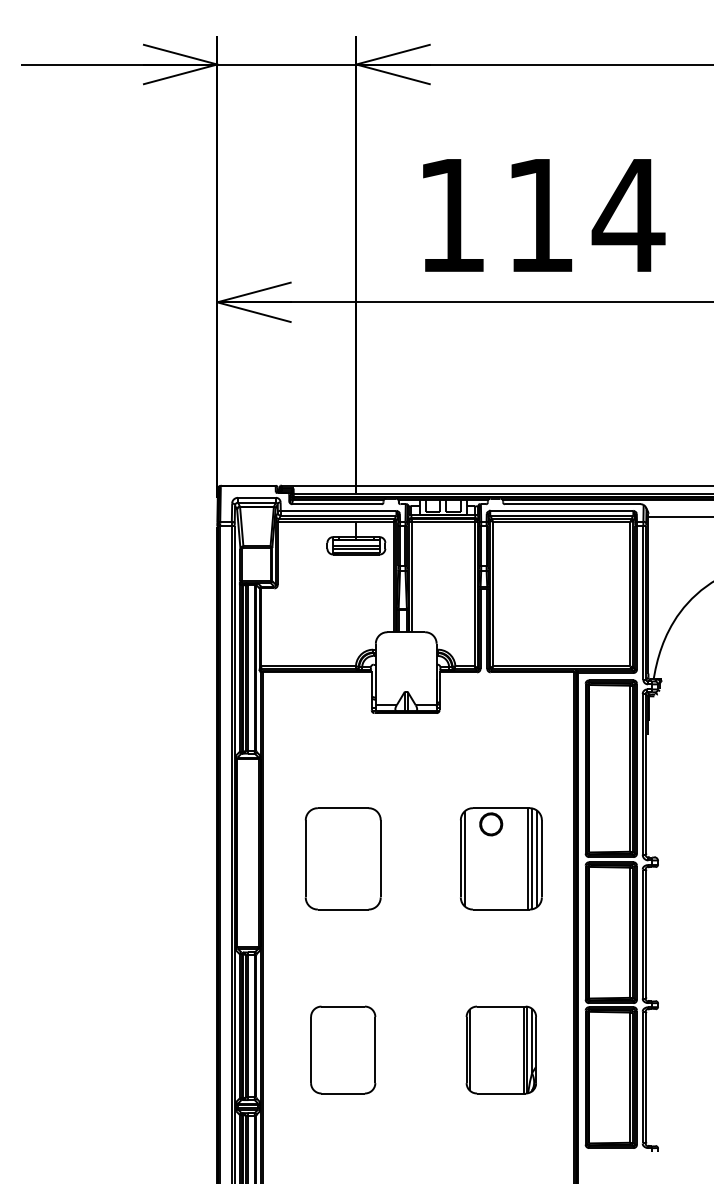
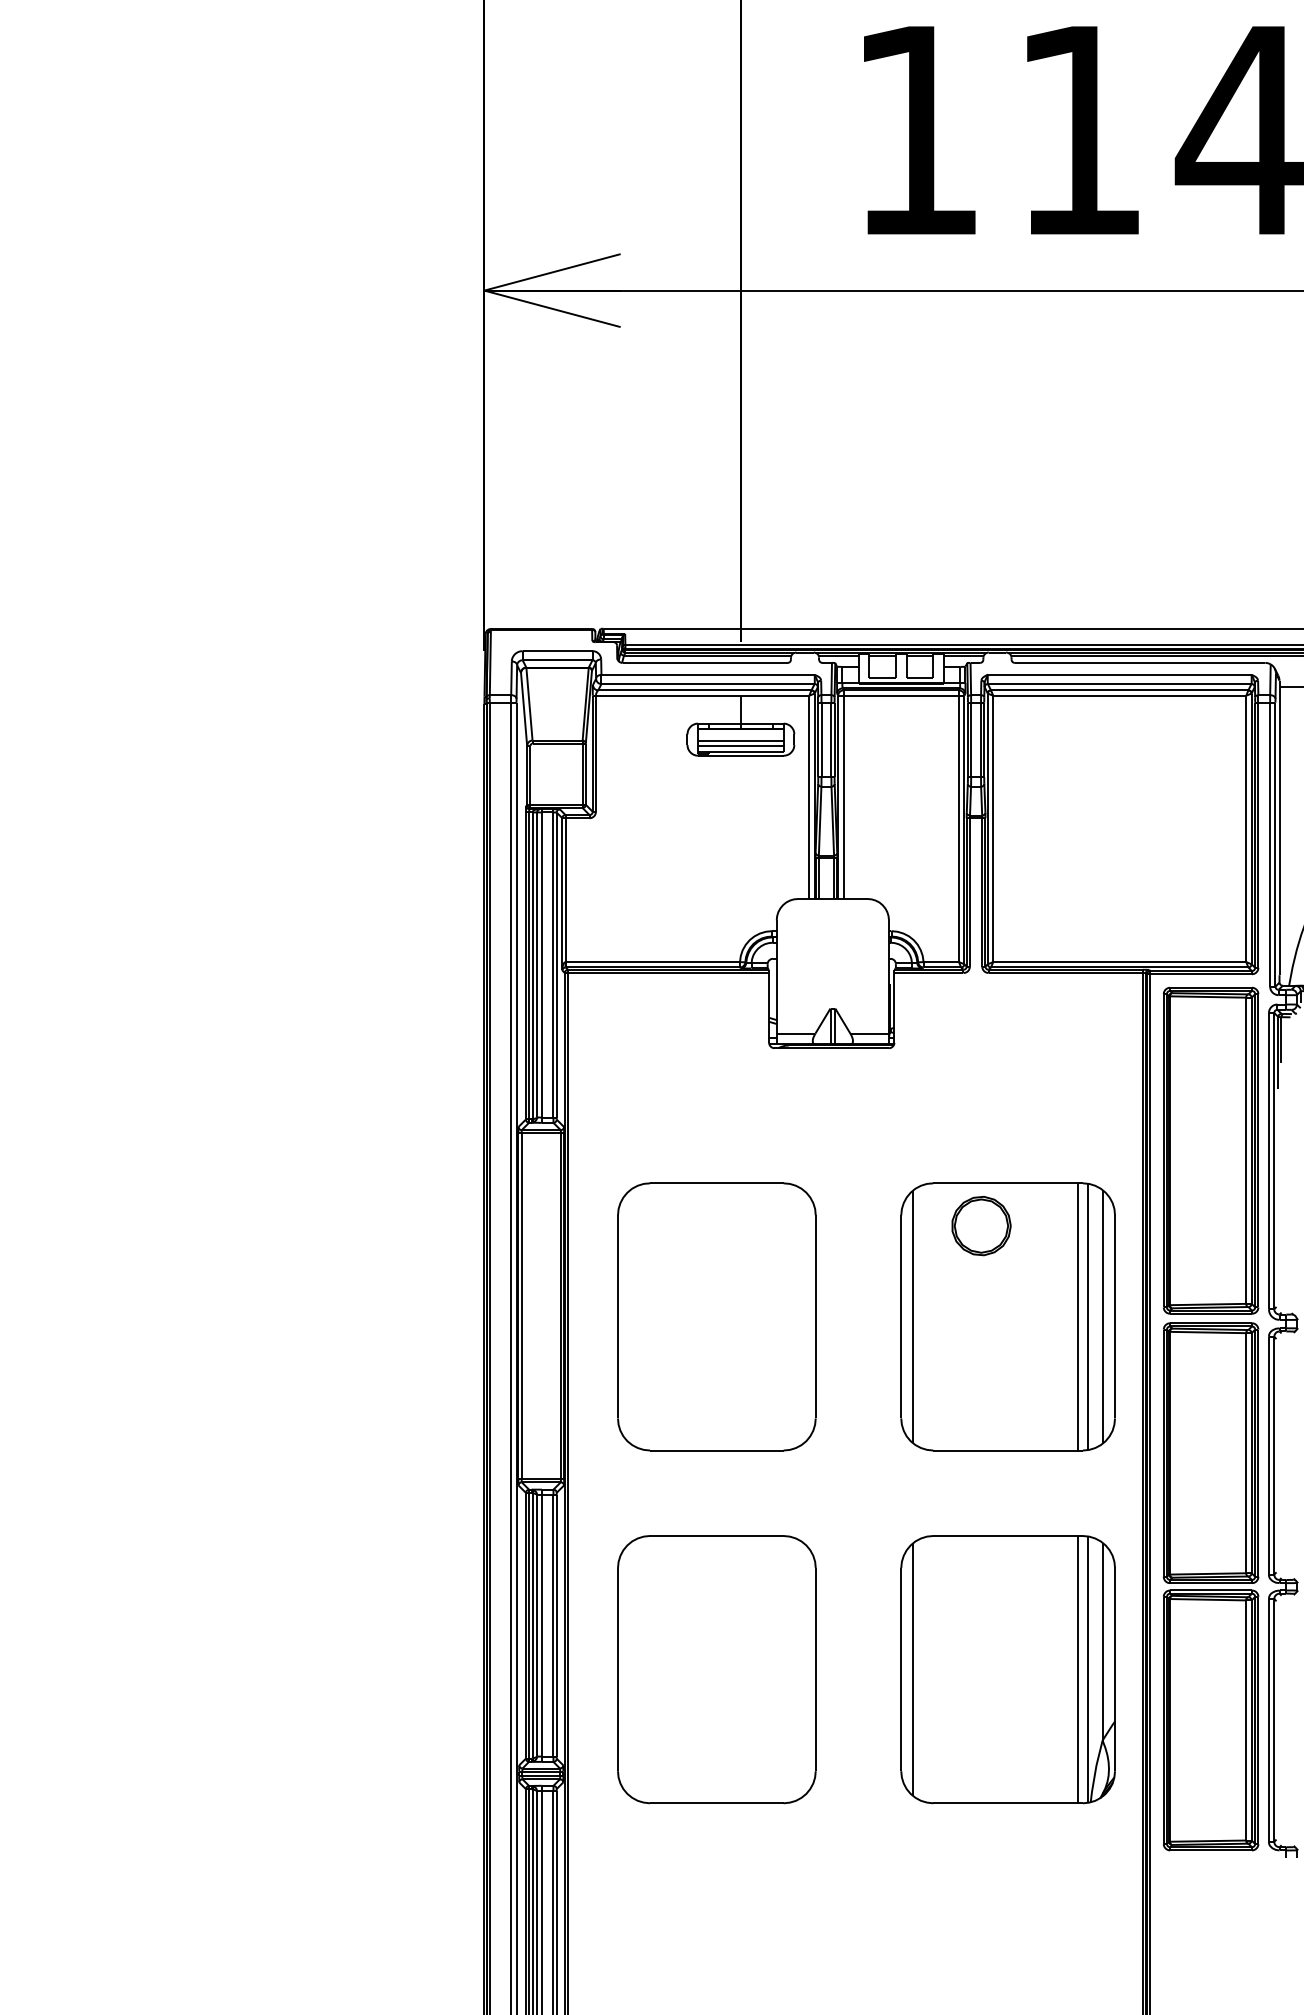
part: (342, 858) -> (715, 1316), size x1.43
part: (501, 858) -> (1008, 1316), size x1.43
part: (342, 1049) -> (715, 1668), size x1.67
part: (501, 1049) -> (1008, 1668), size x1.67

